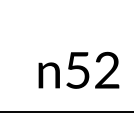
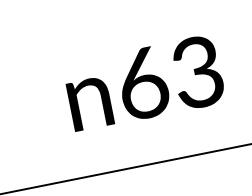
text: (92, 70) -> (170, 78), 52 -> 63

